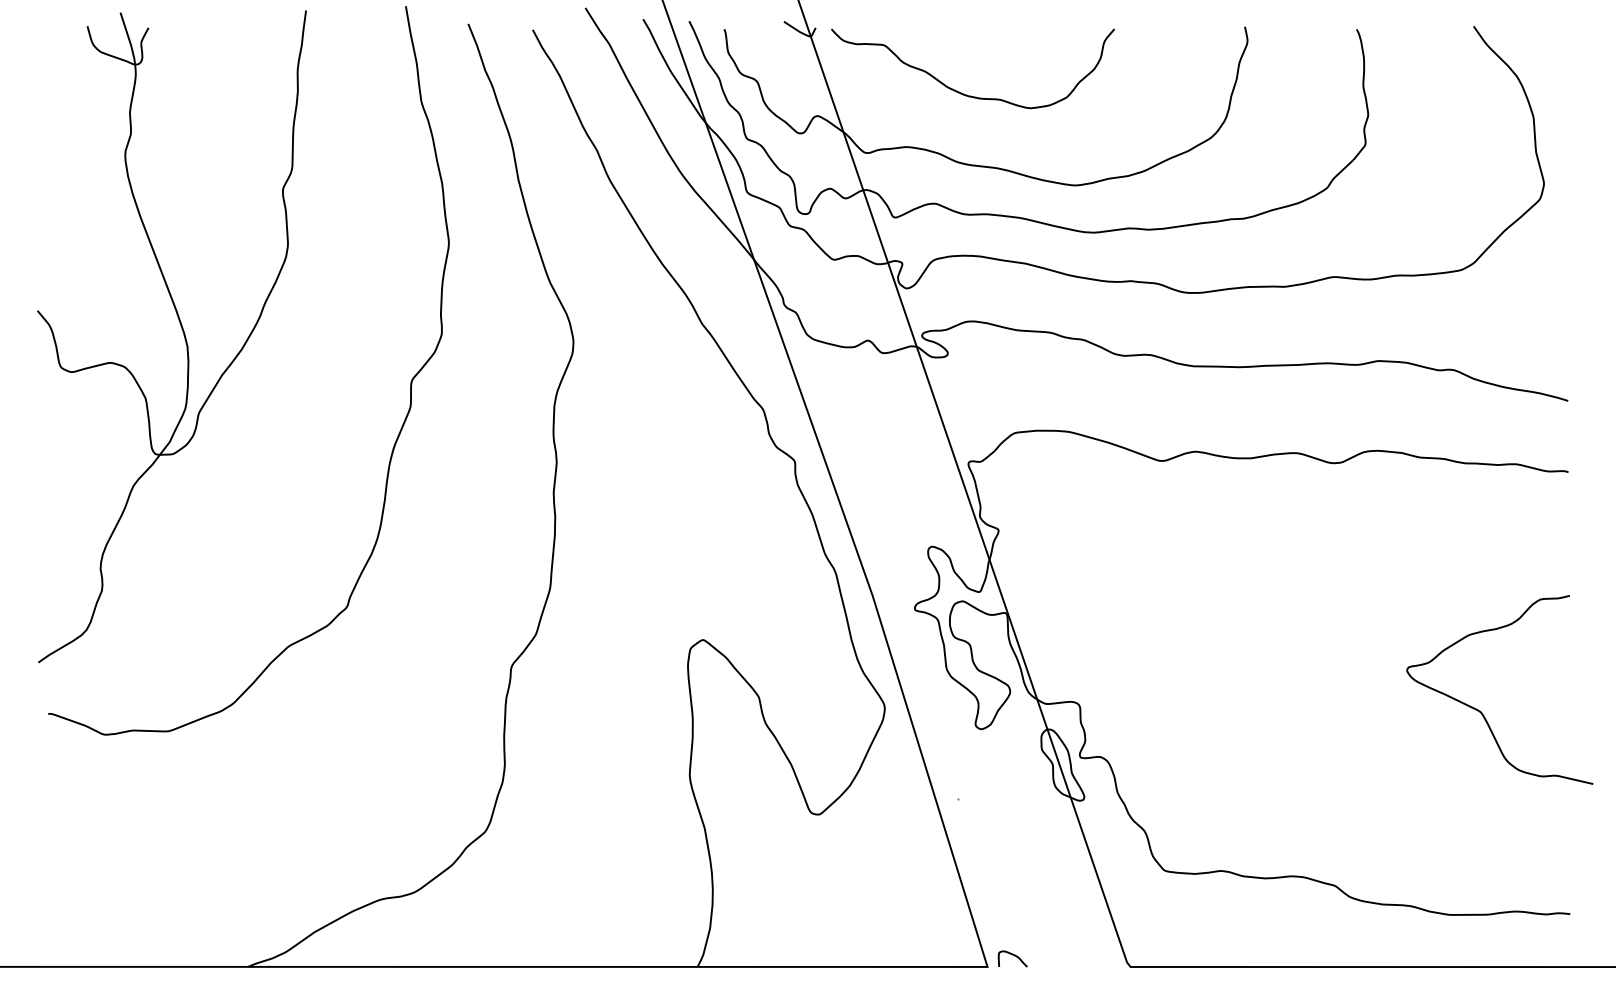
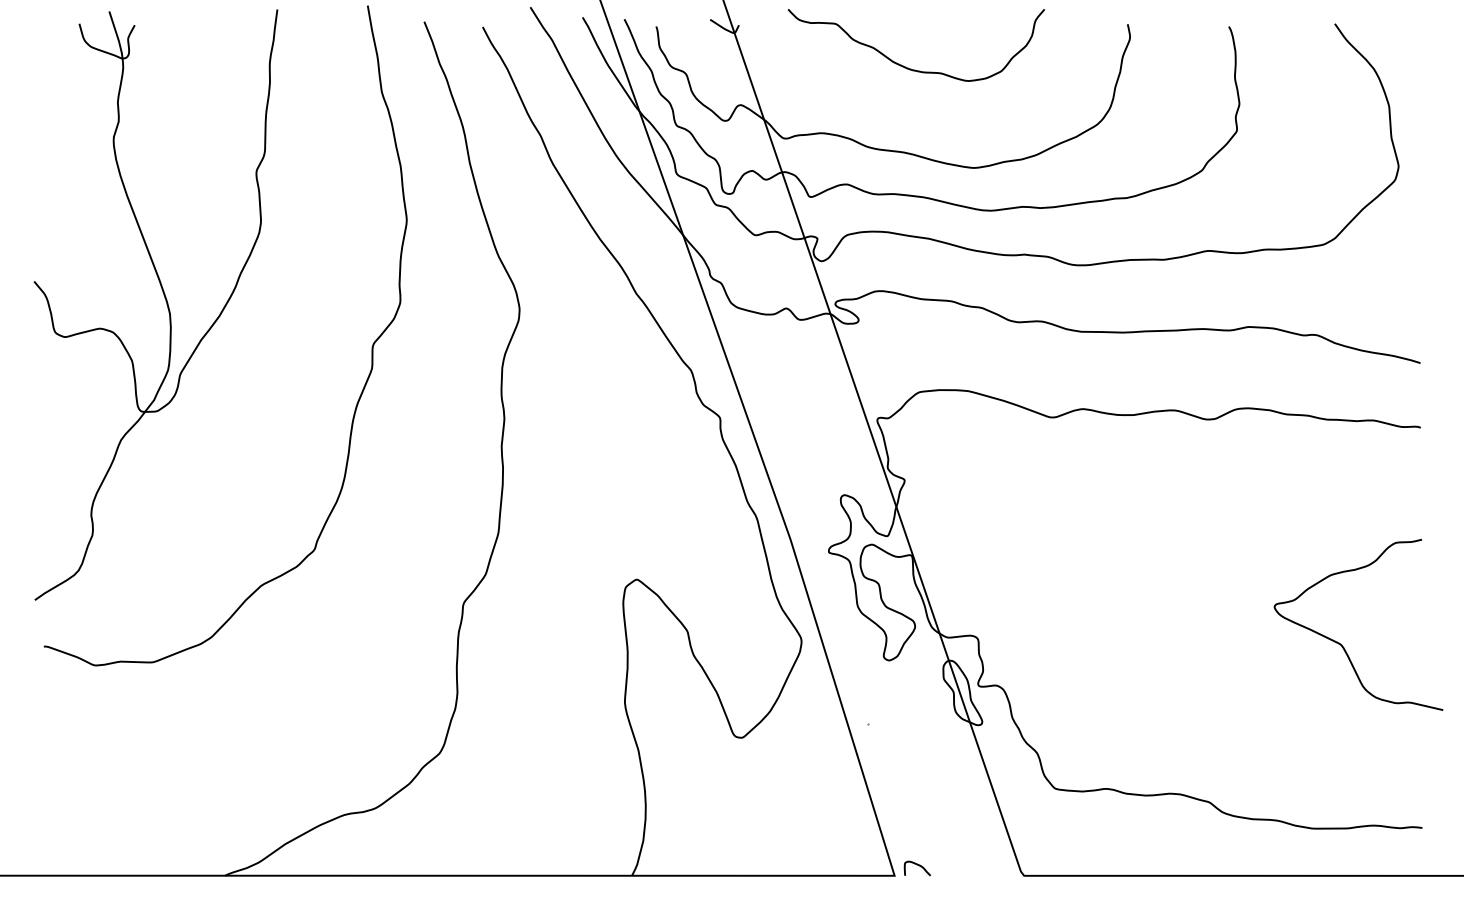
curve: (964, 93) -> (908, 67), moved

